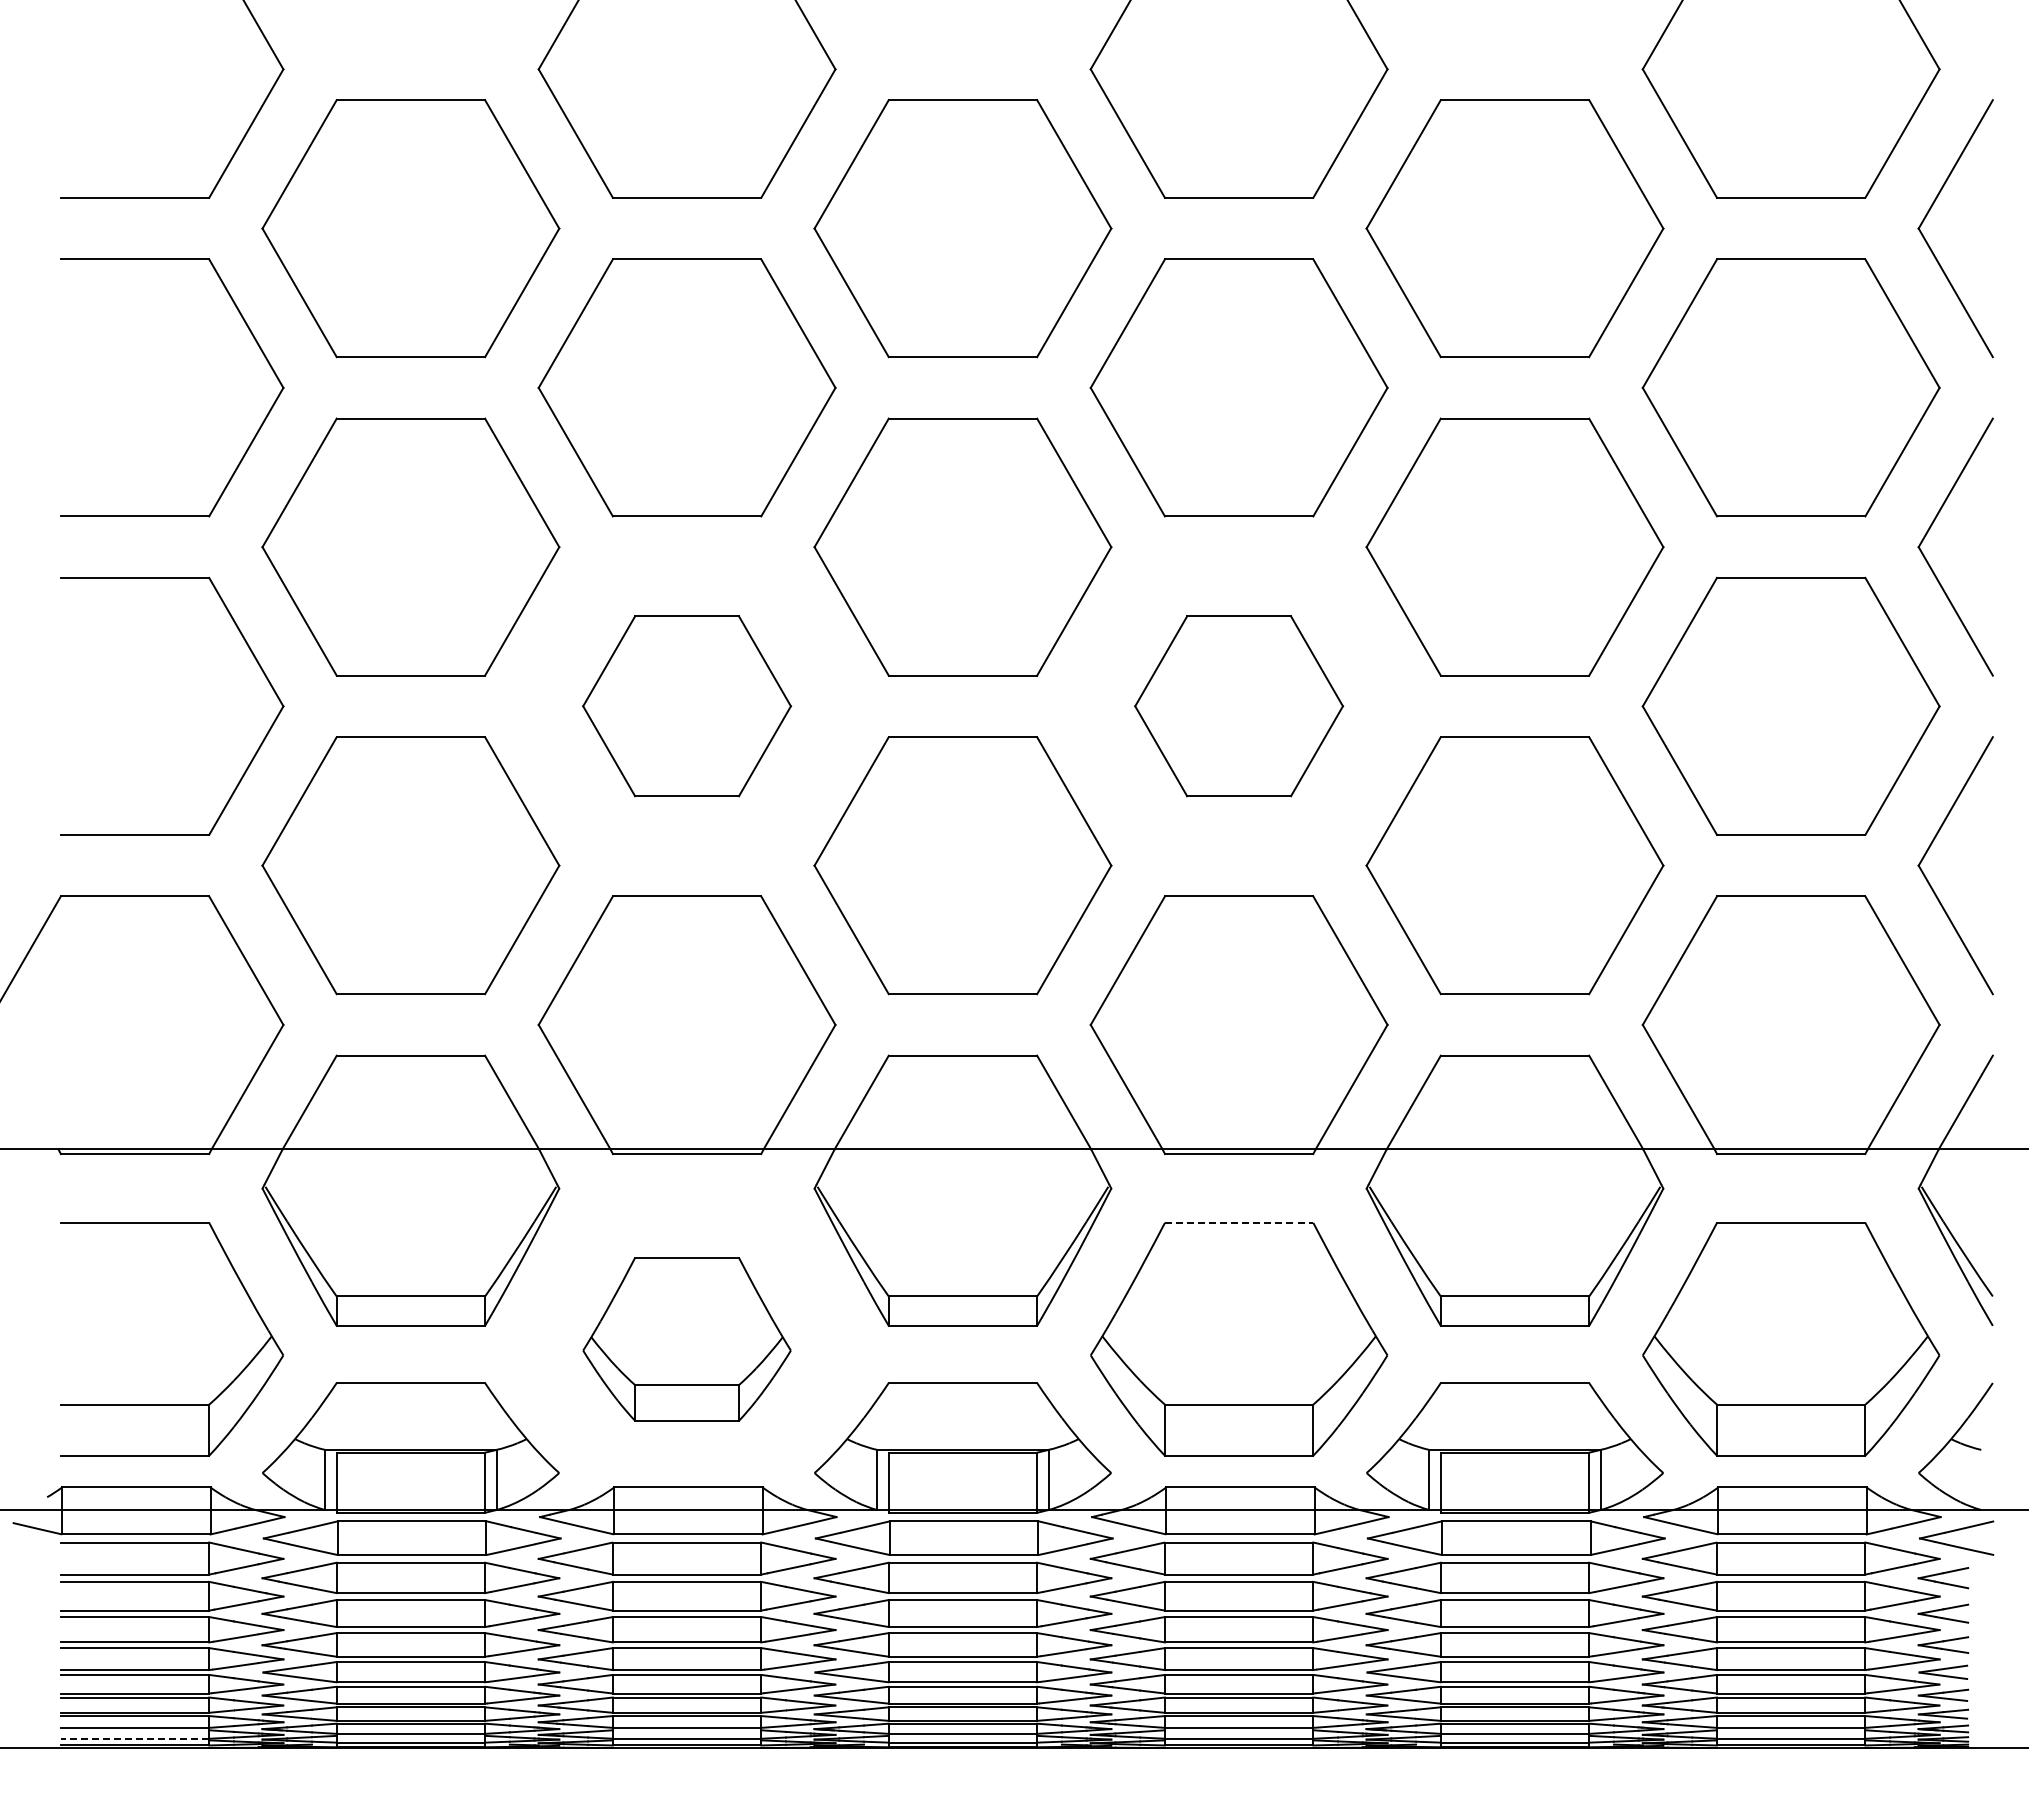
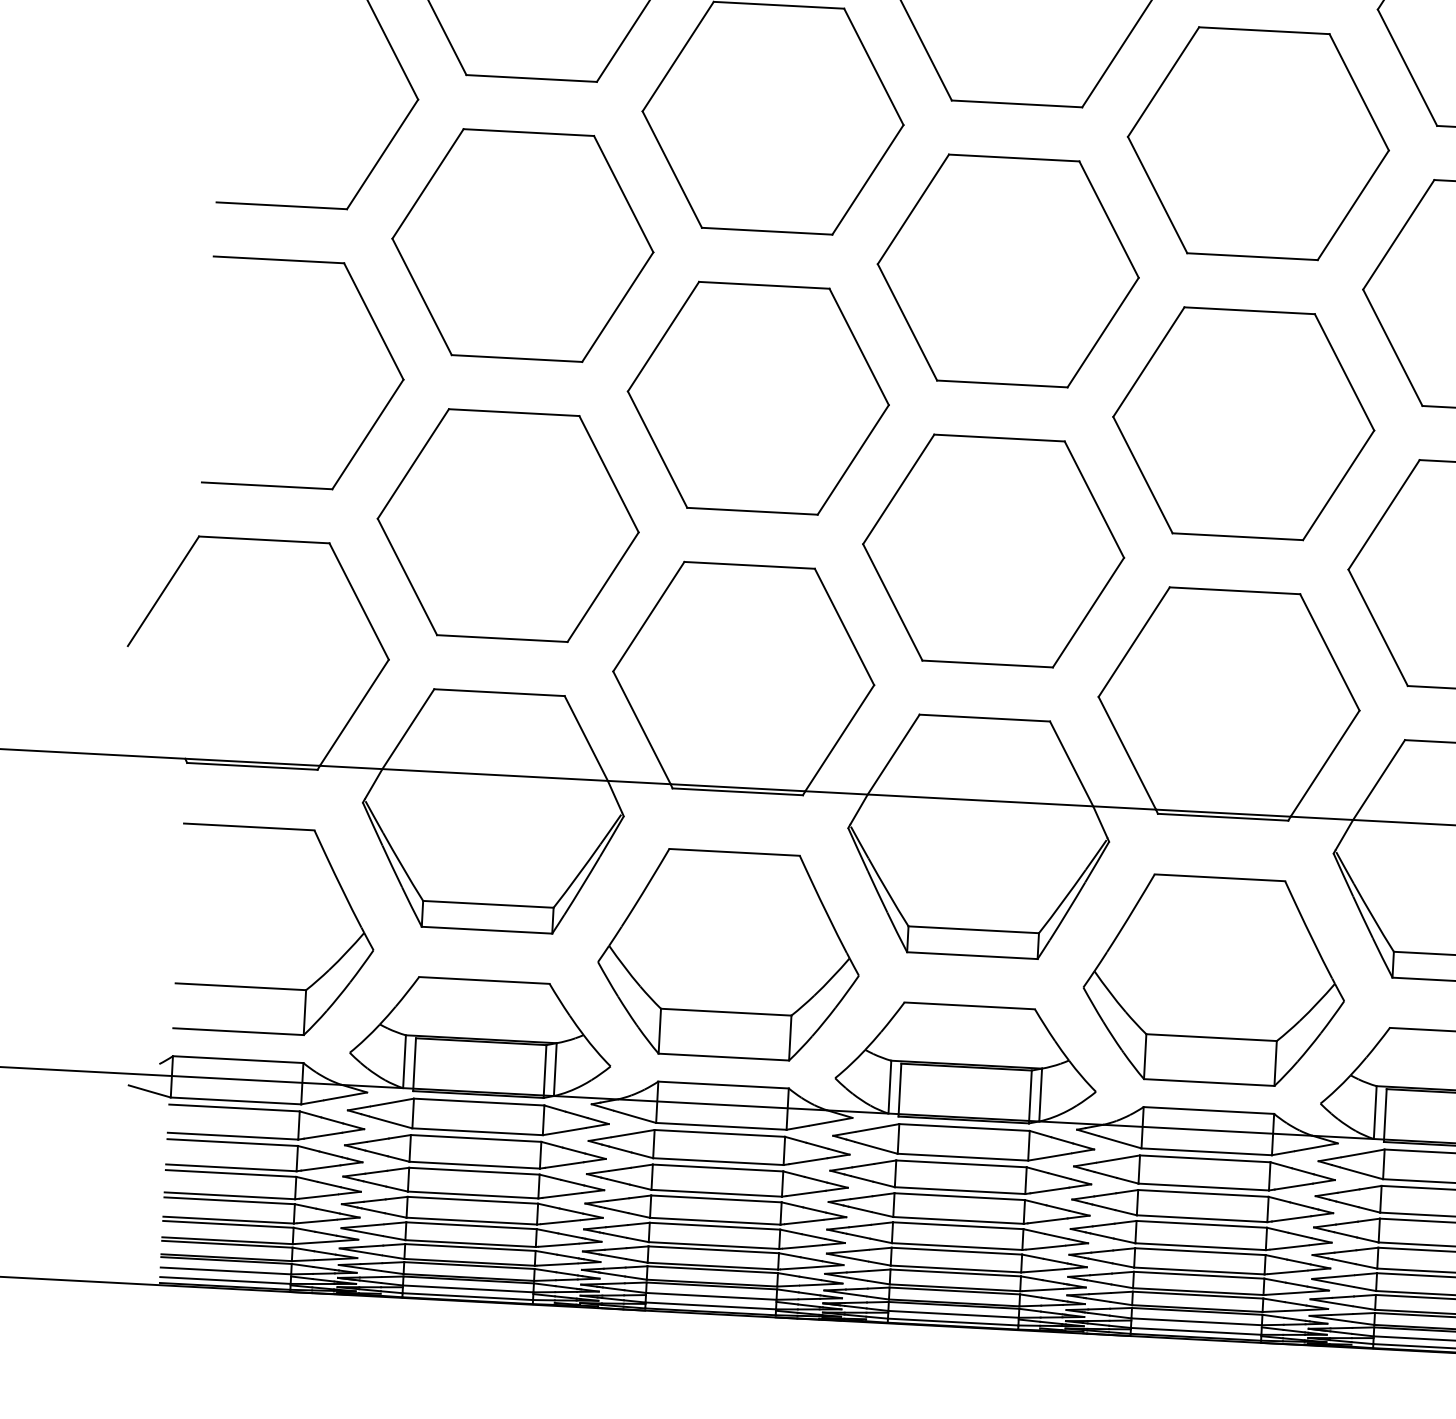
part: (686, 705) -> (757, 397), size x1.43
part: (1238, 705) -> (1243, 422), size x1.43
line: (1239, 1222) -> (1220, 877), dashed -> solid
part: (686, 1339) -> (728, 954), size x1.43
line: (134, 1738) -> (225, 1280), dashed -> solid

